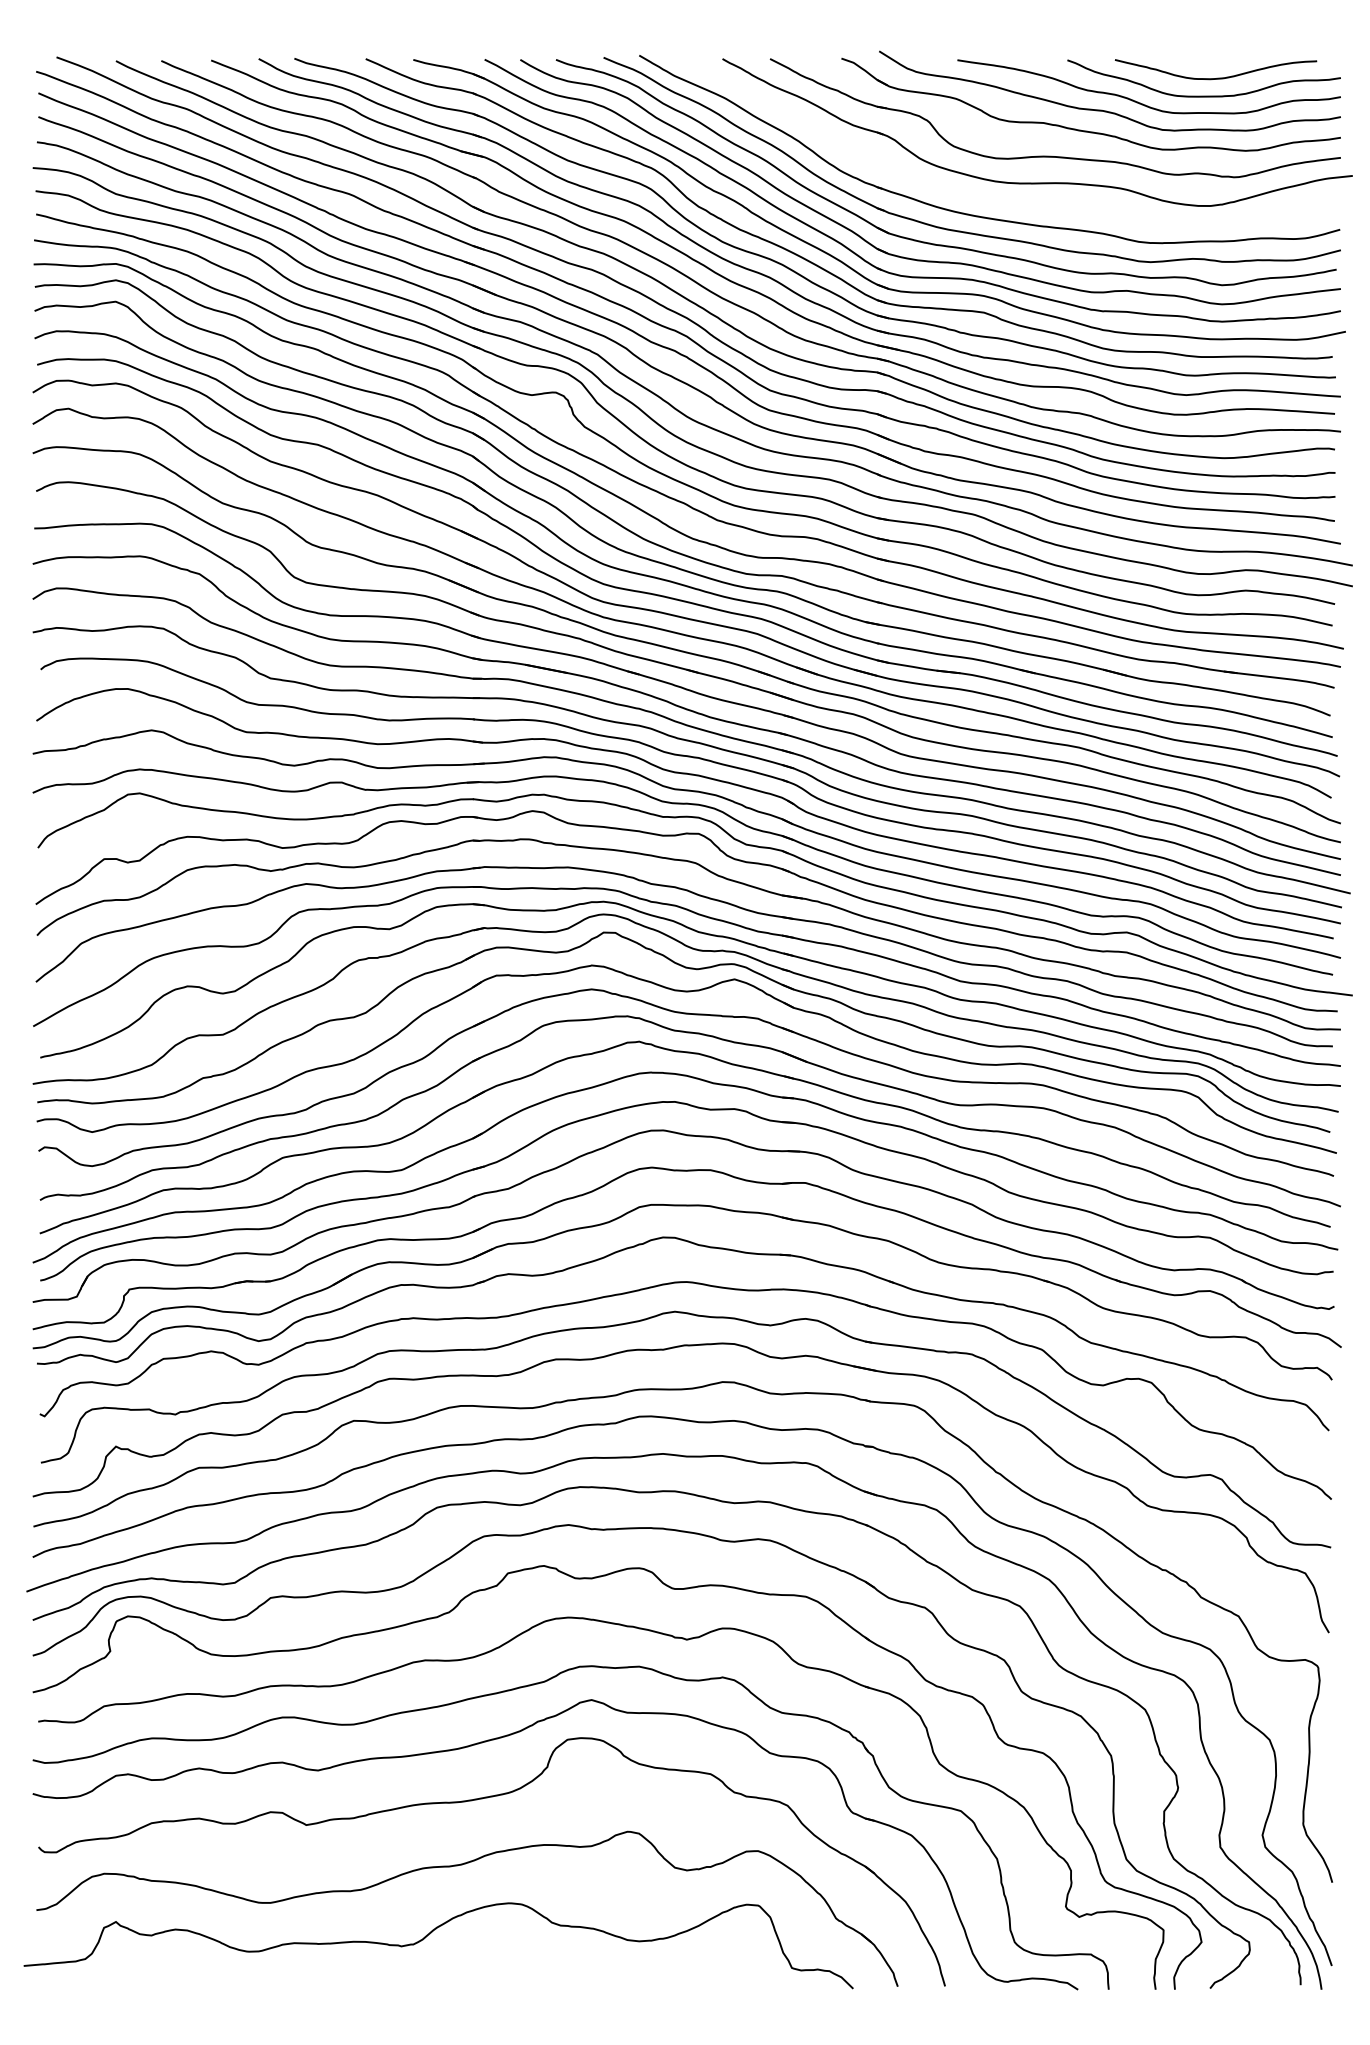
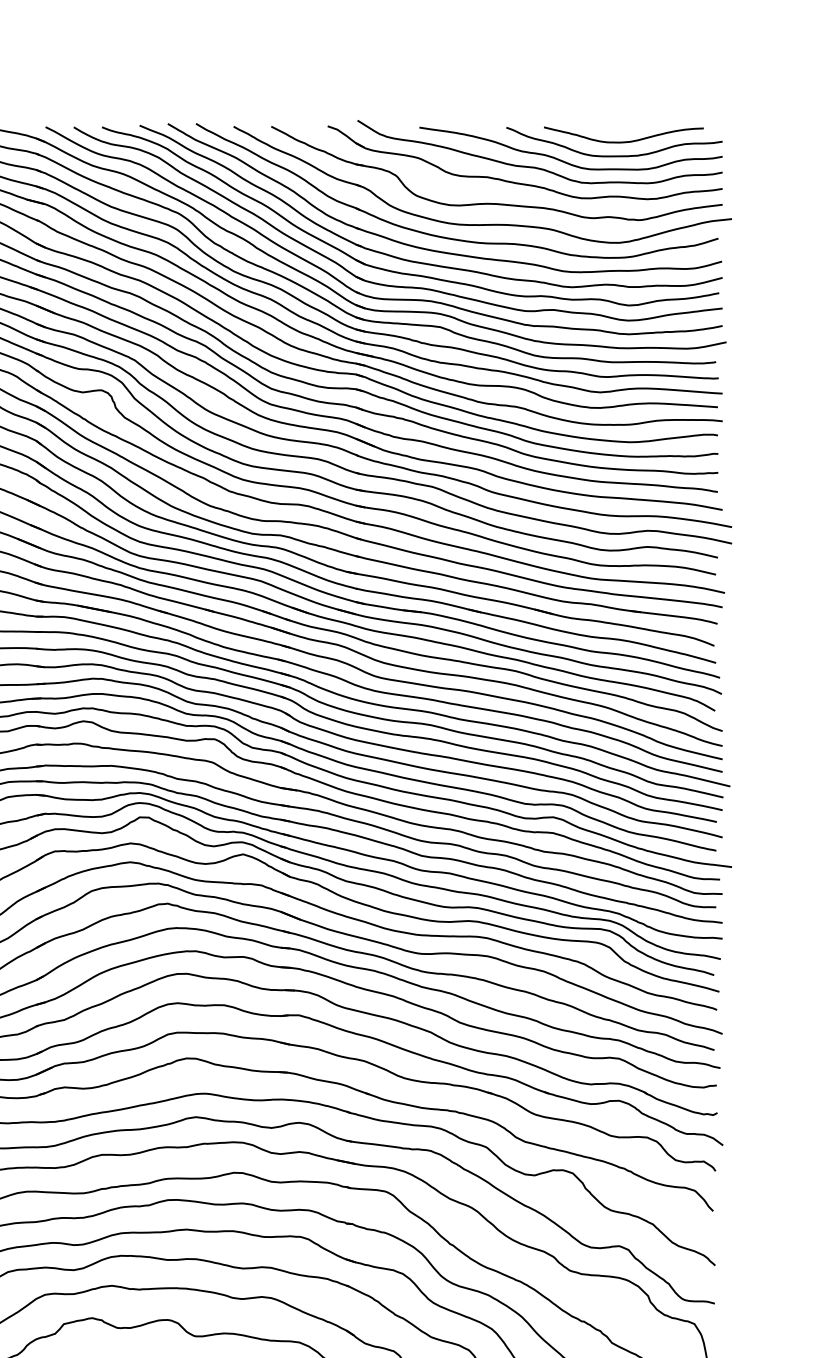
part: (990, 198) -> (445, 236), added

